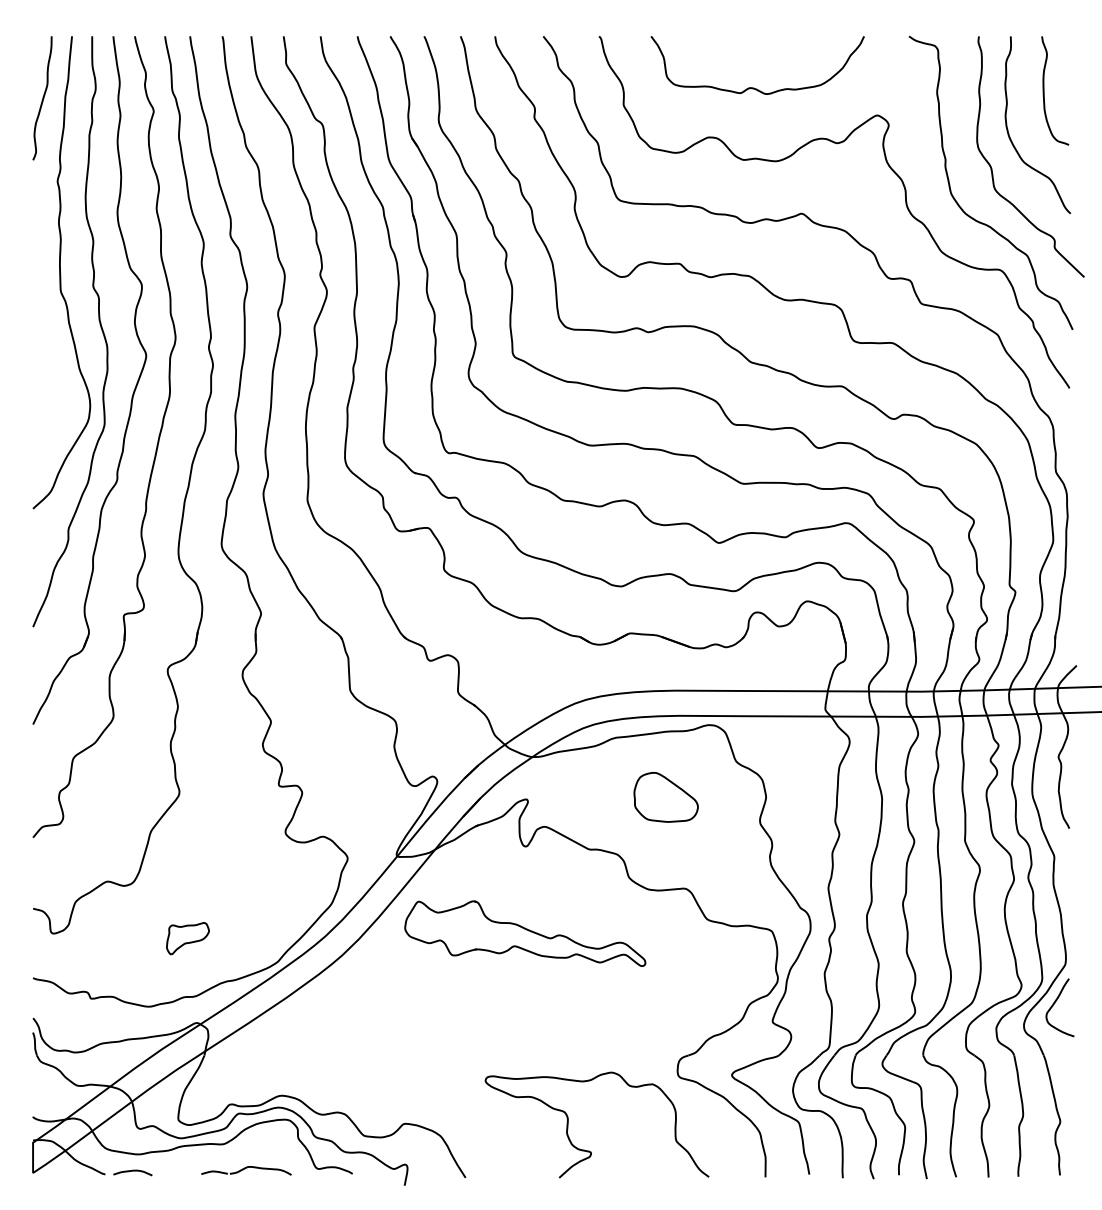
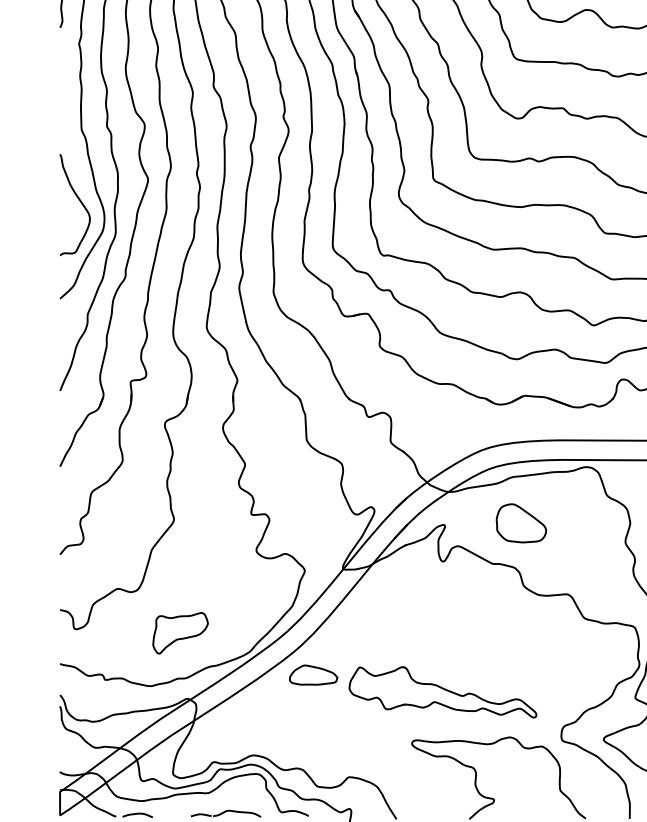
curve: (57, 382) -> (79, 200), added
part: (665, 797) -> (520, 523), moved
part: (525, 933) -> (443, 692), moved
part: (187, 938) -> (180, 633), size x1.67
part: (358, 992) -> (313, 675), added

